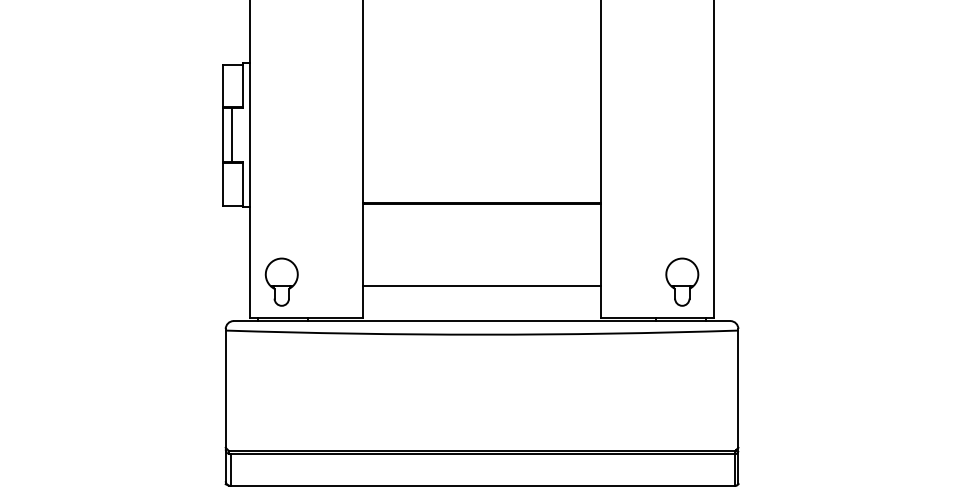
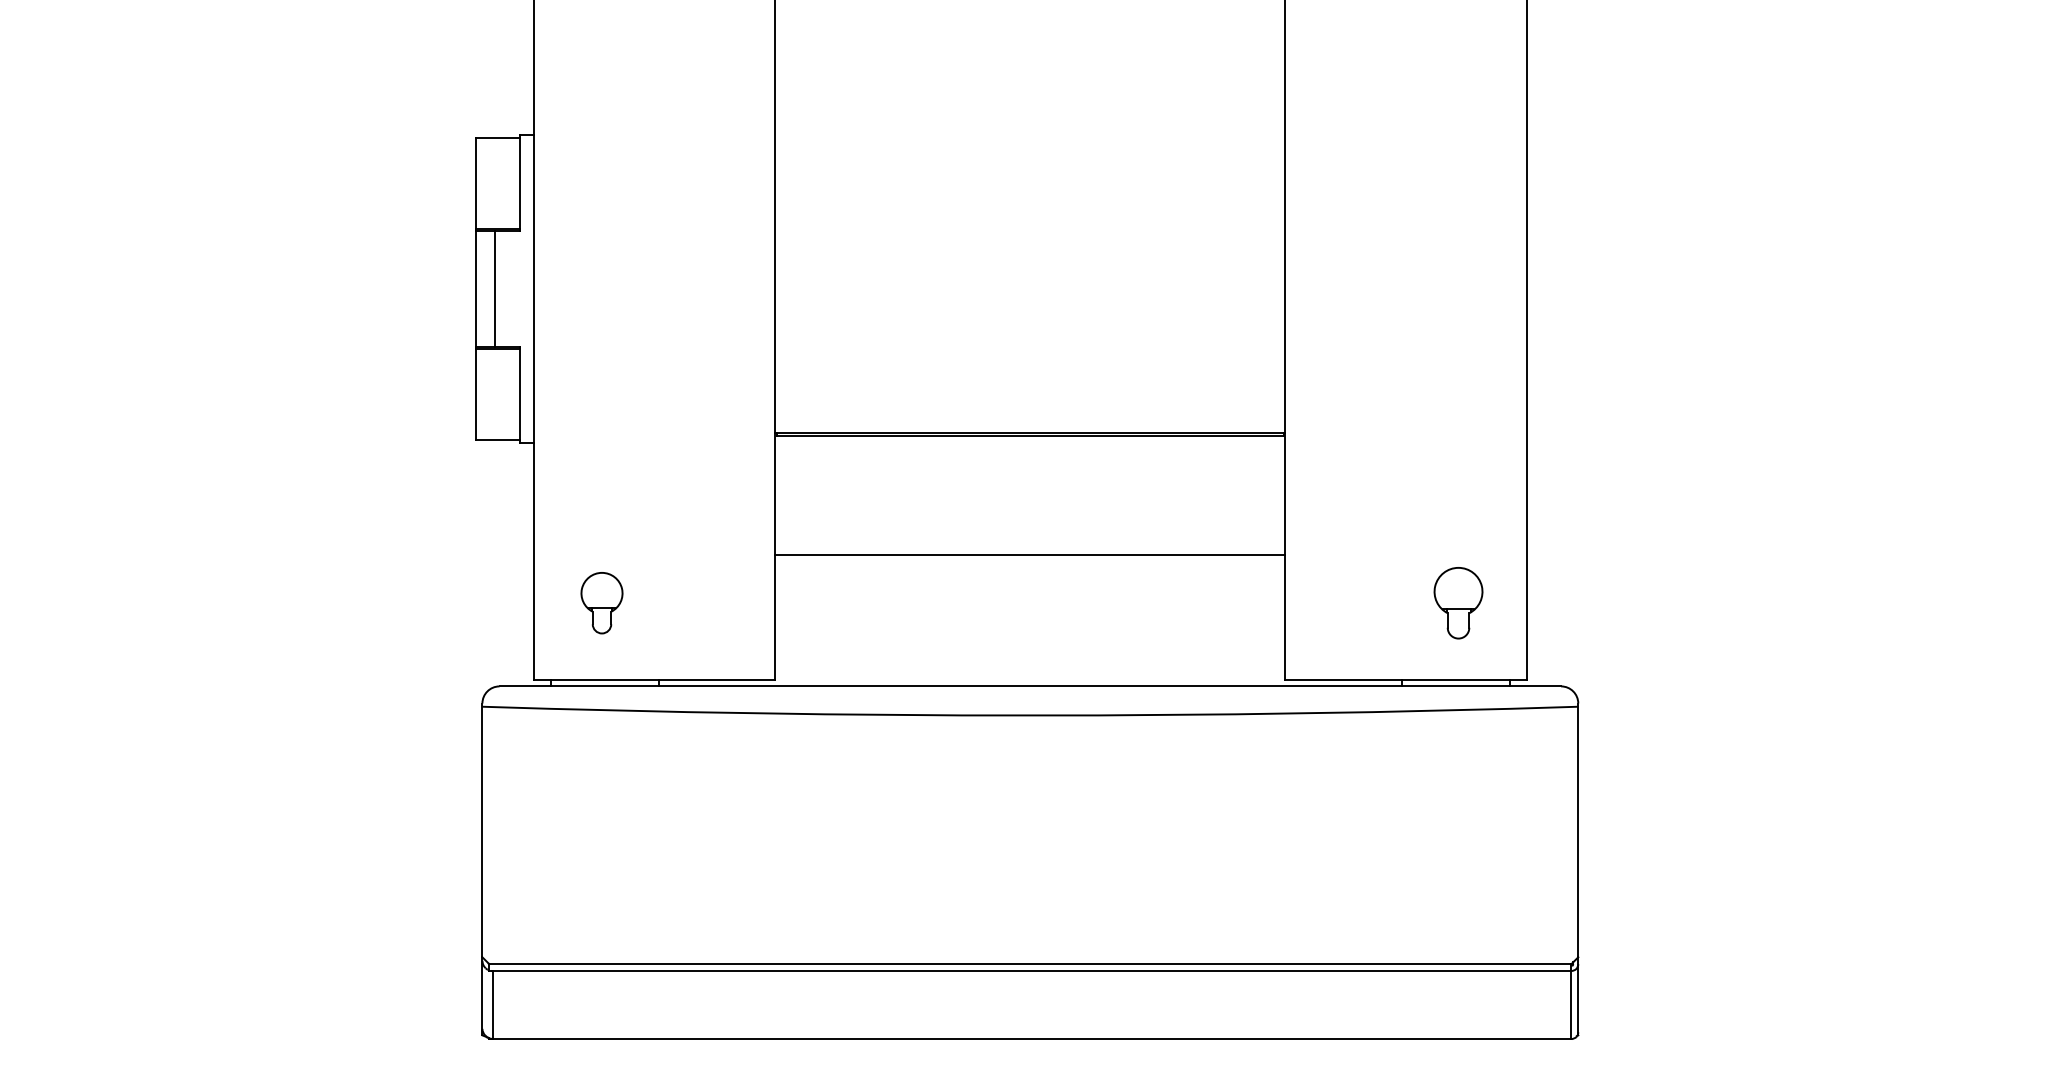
part: (281, 281) -> (601, 601), size x0.6
part: (682, 281) -> (1458, 601), size x0.7
line: (481, 285) -> (1029, 554), moved

